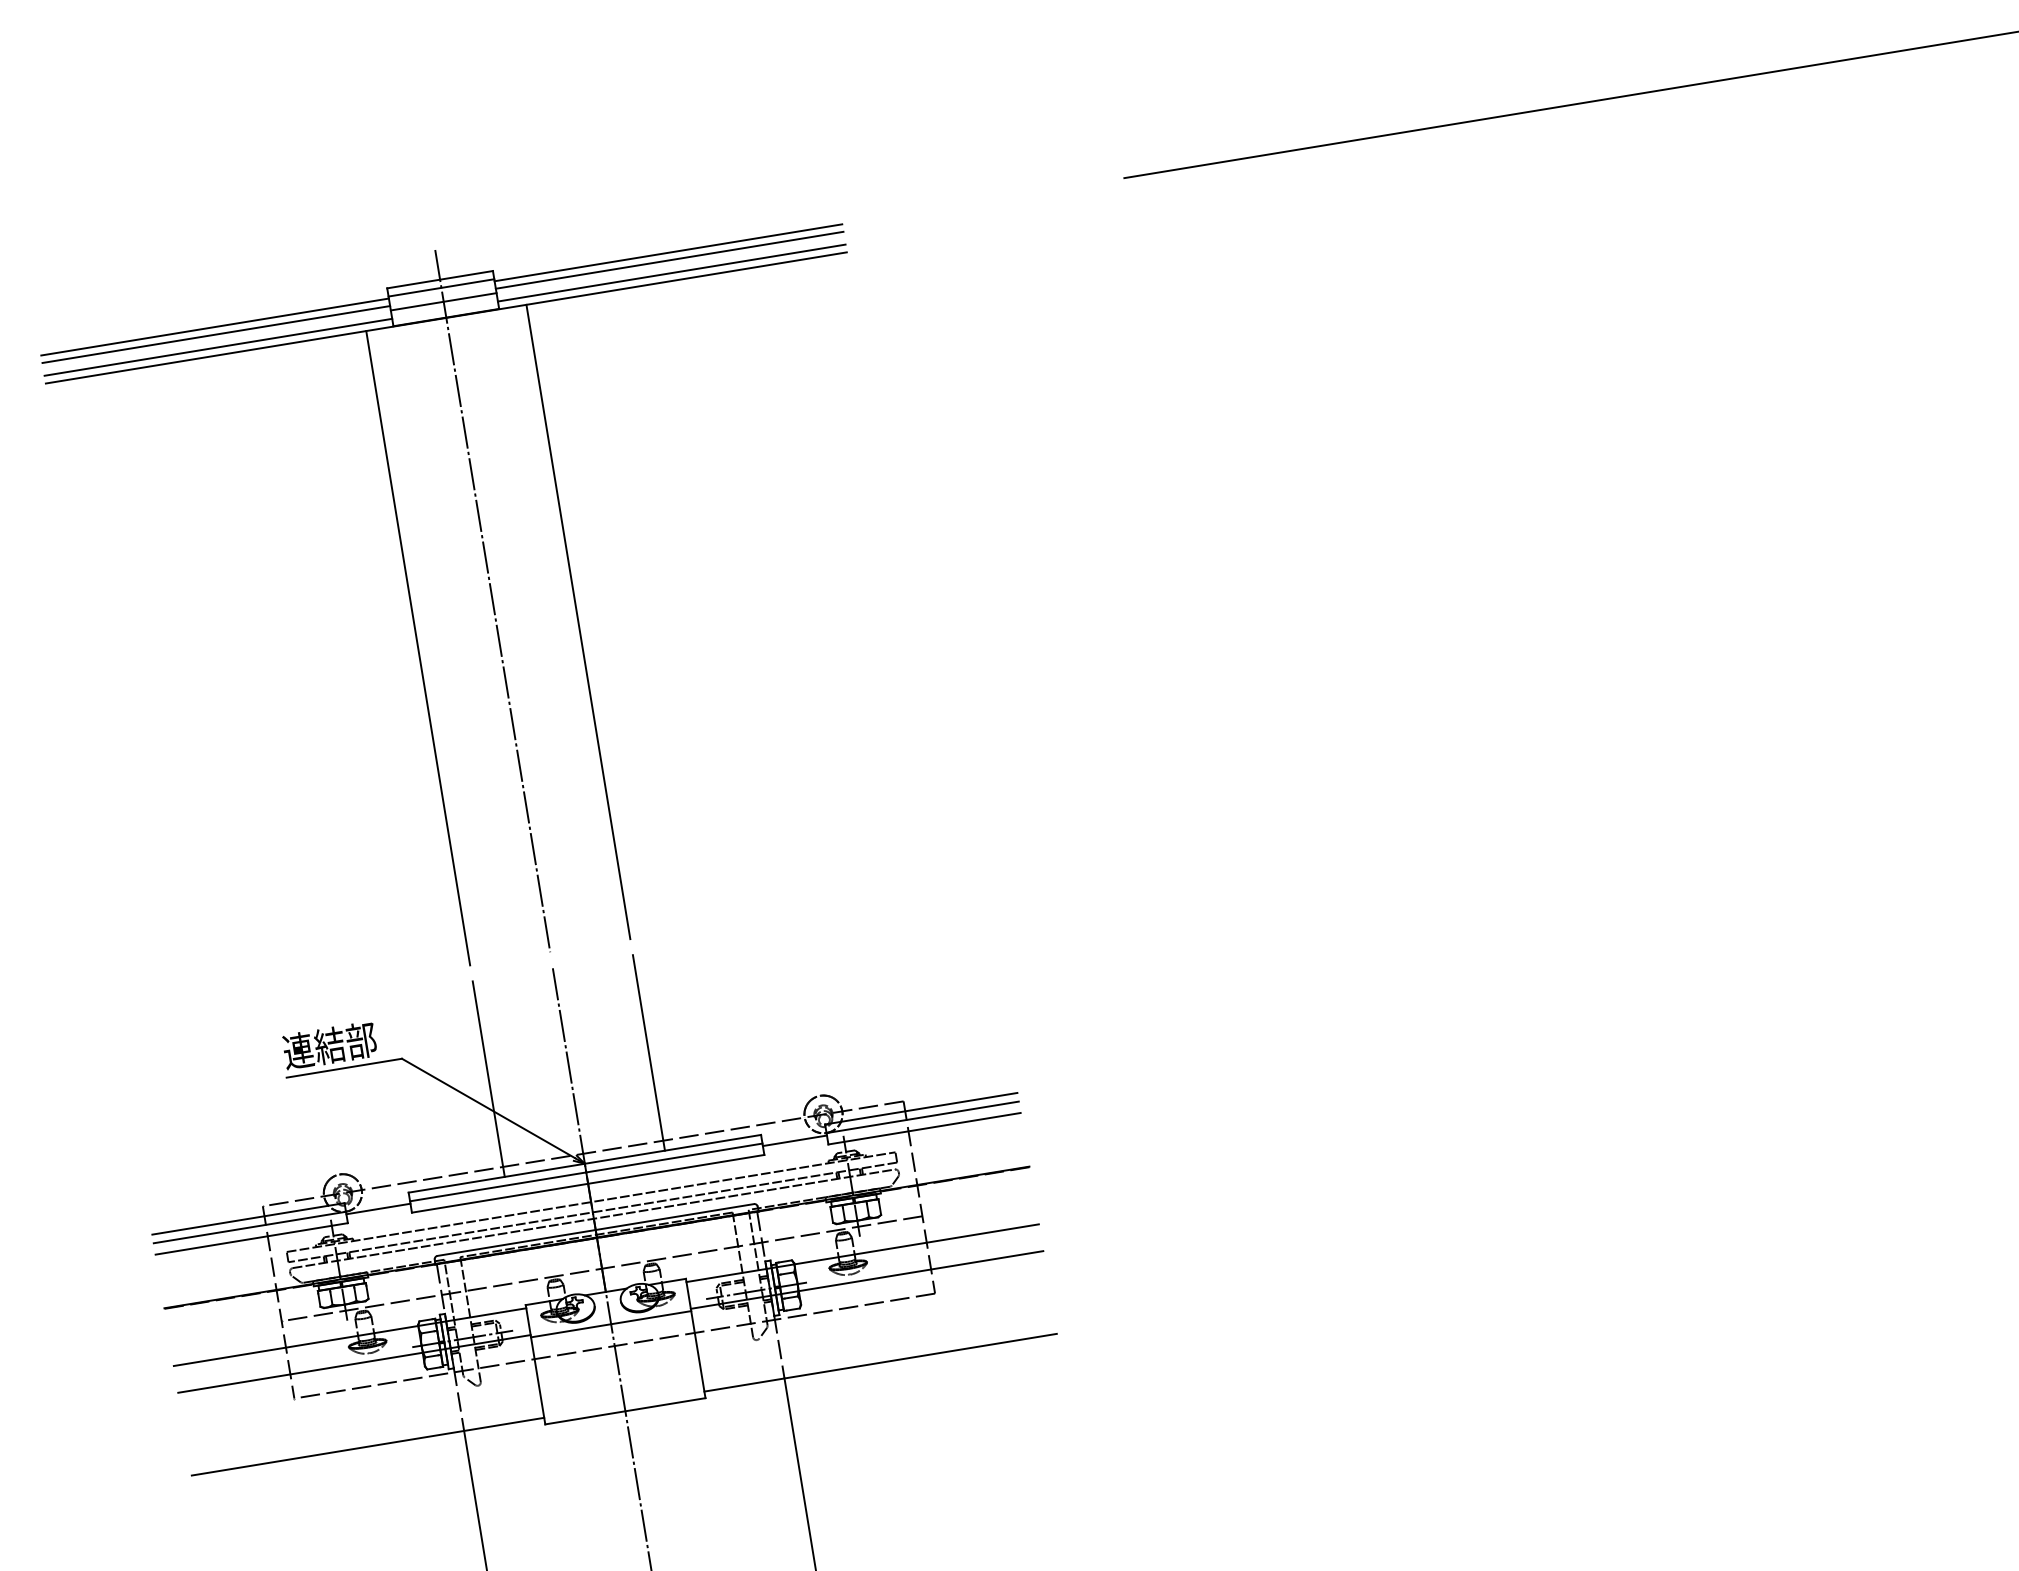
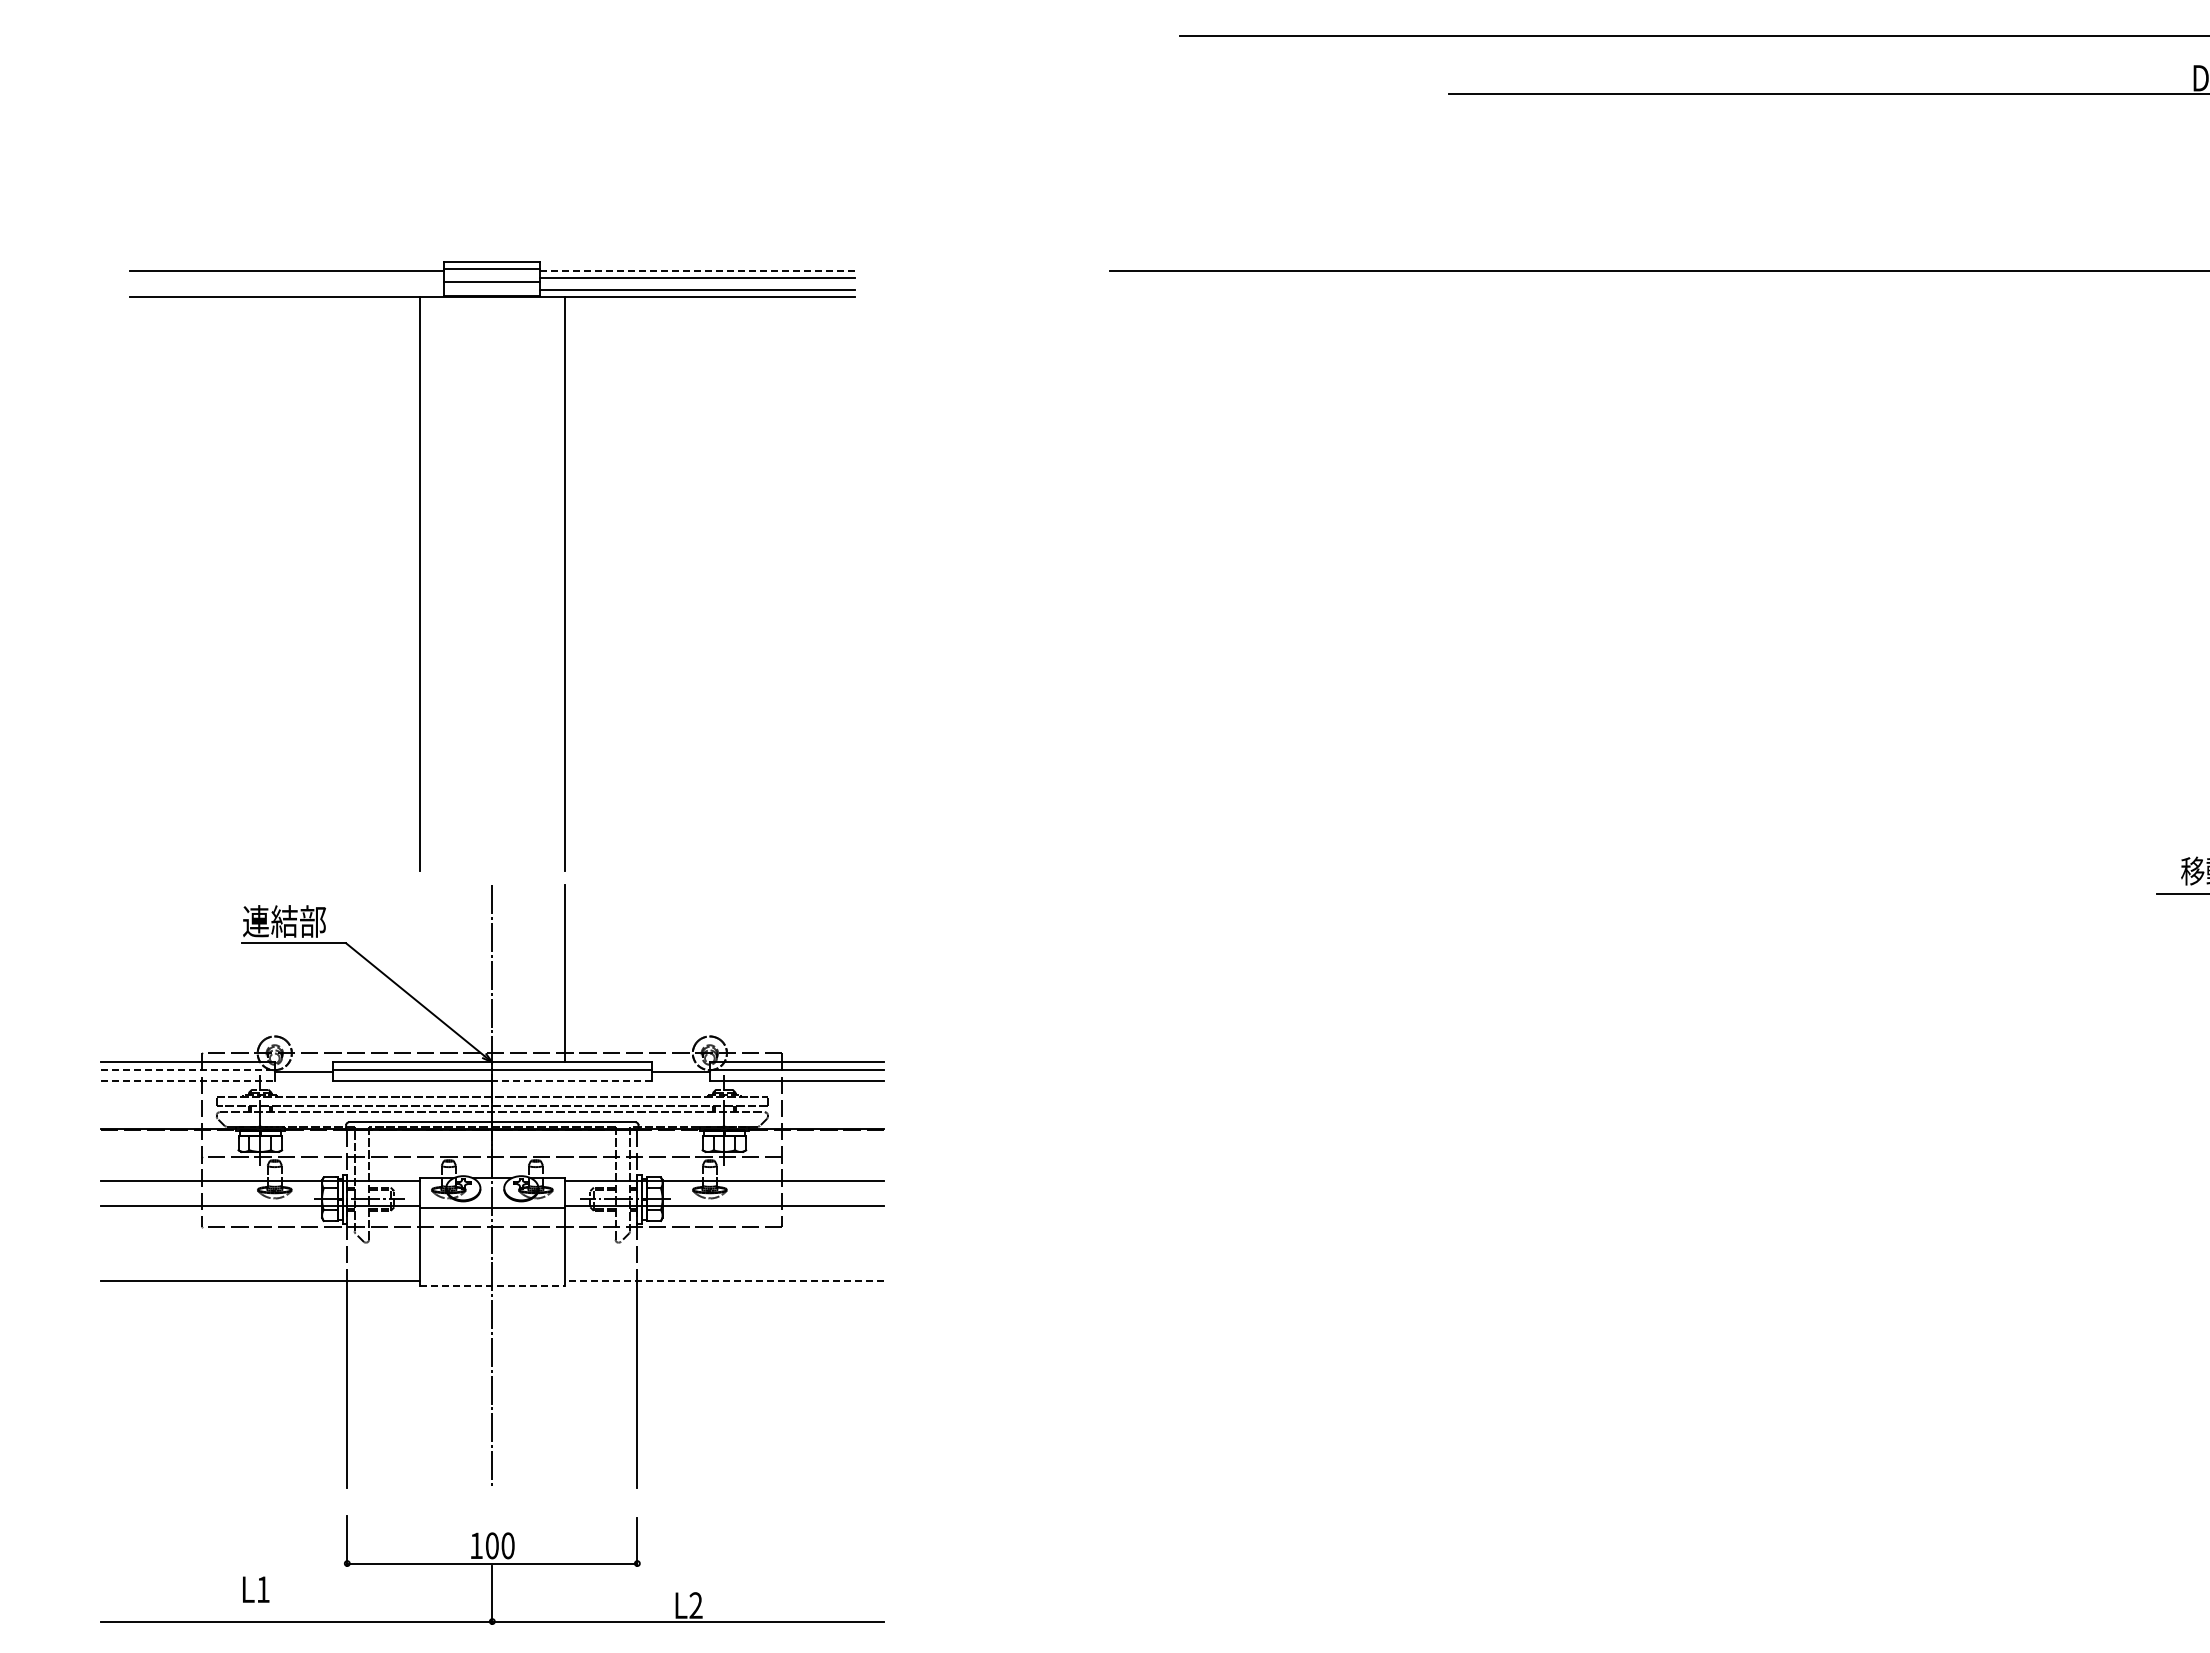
line: (669, 252) -> (698, 271), solid -> dashed
line: (215, 334) -> (286, 277), removed
line: (217, 347) -> (286, 289), removed
line: (492, 600) -> (492, 552), removed
line: (488, 1078) -> (419, 973), removed
line: (676, 1169) -> (572, 1080), solid -> dashed
line: (250, 1227) -> (188, 1070), solid -> dashed
line: (252, 1238) -> (188, 1080), solid -> dashed
line: (880, 1362) -> (724, 1280), solid -> dashed
line: (625, 1411) -> (492, 1286), solid -> dashed

